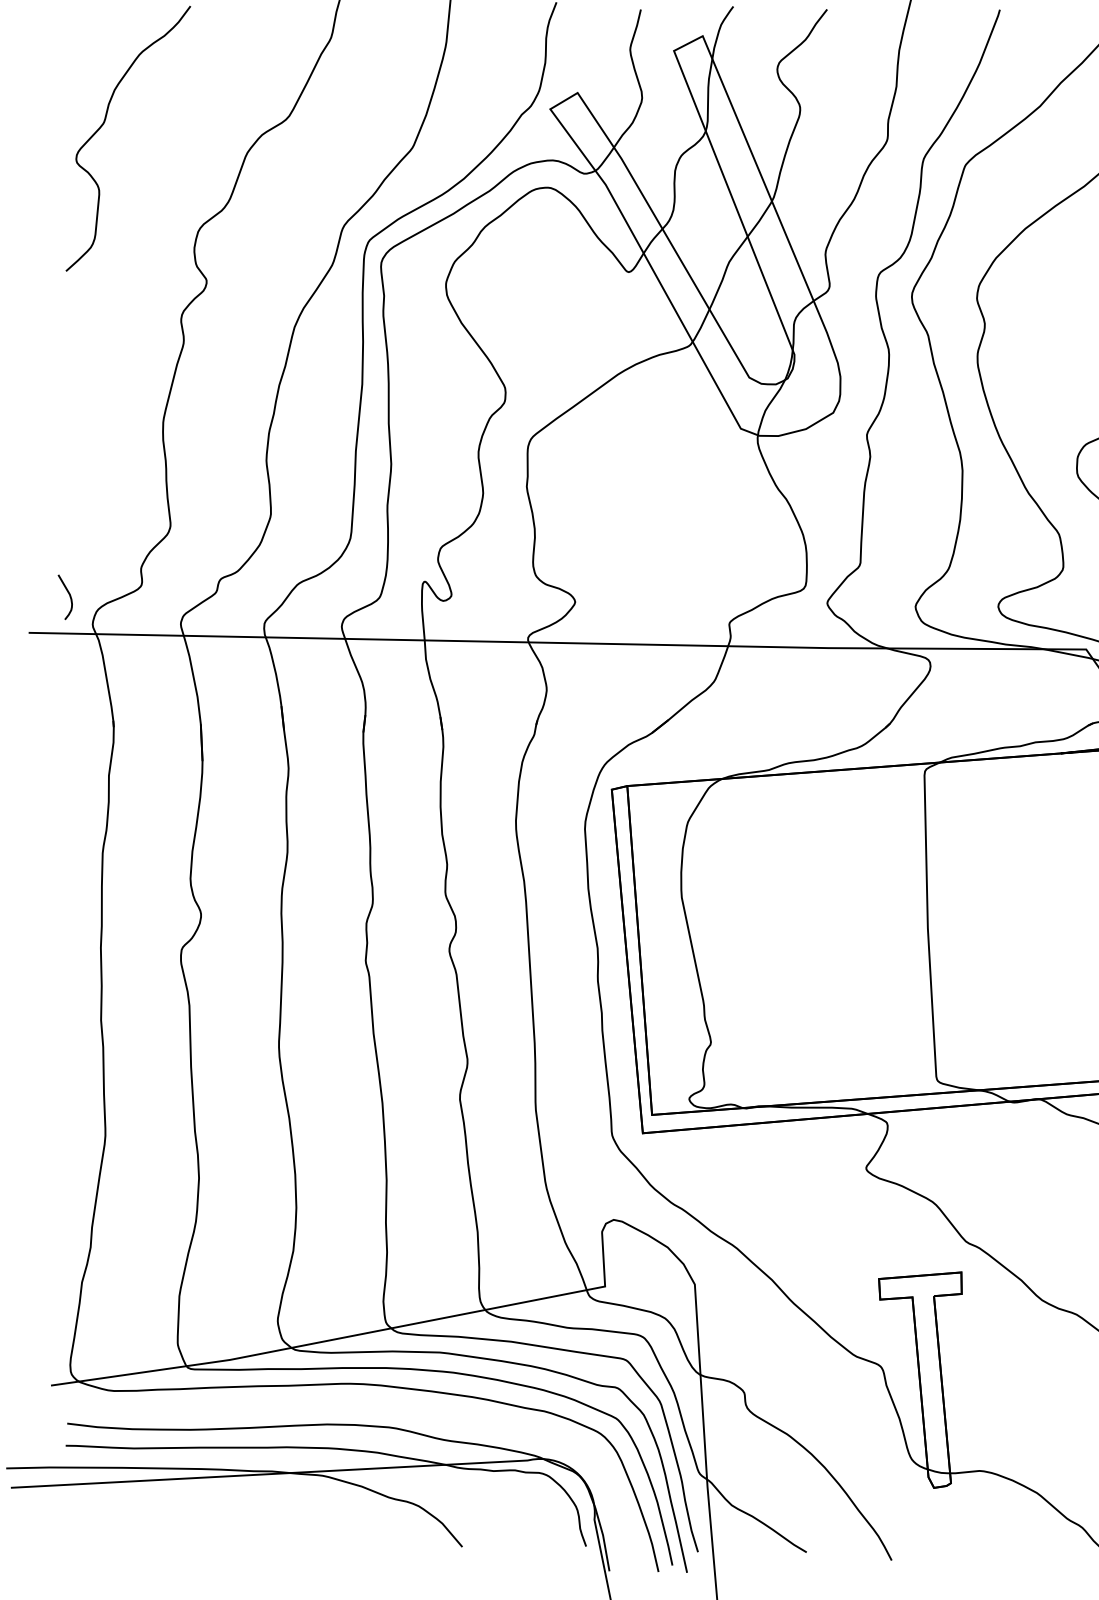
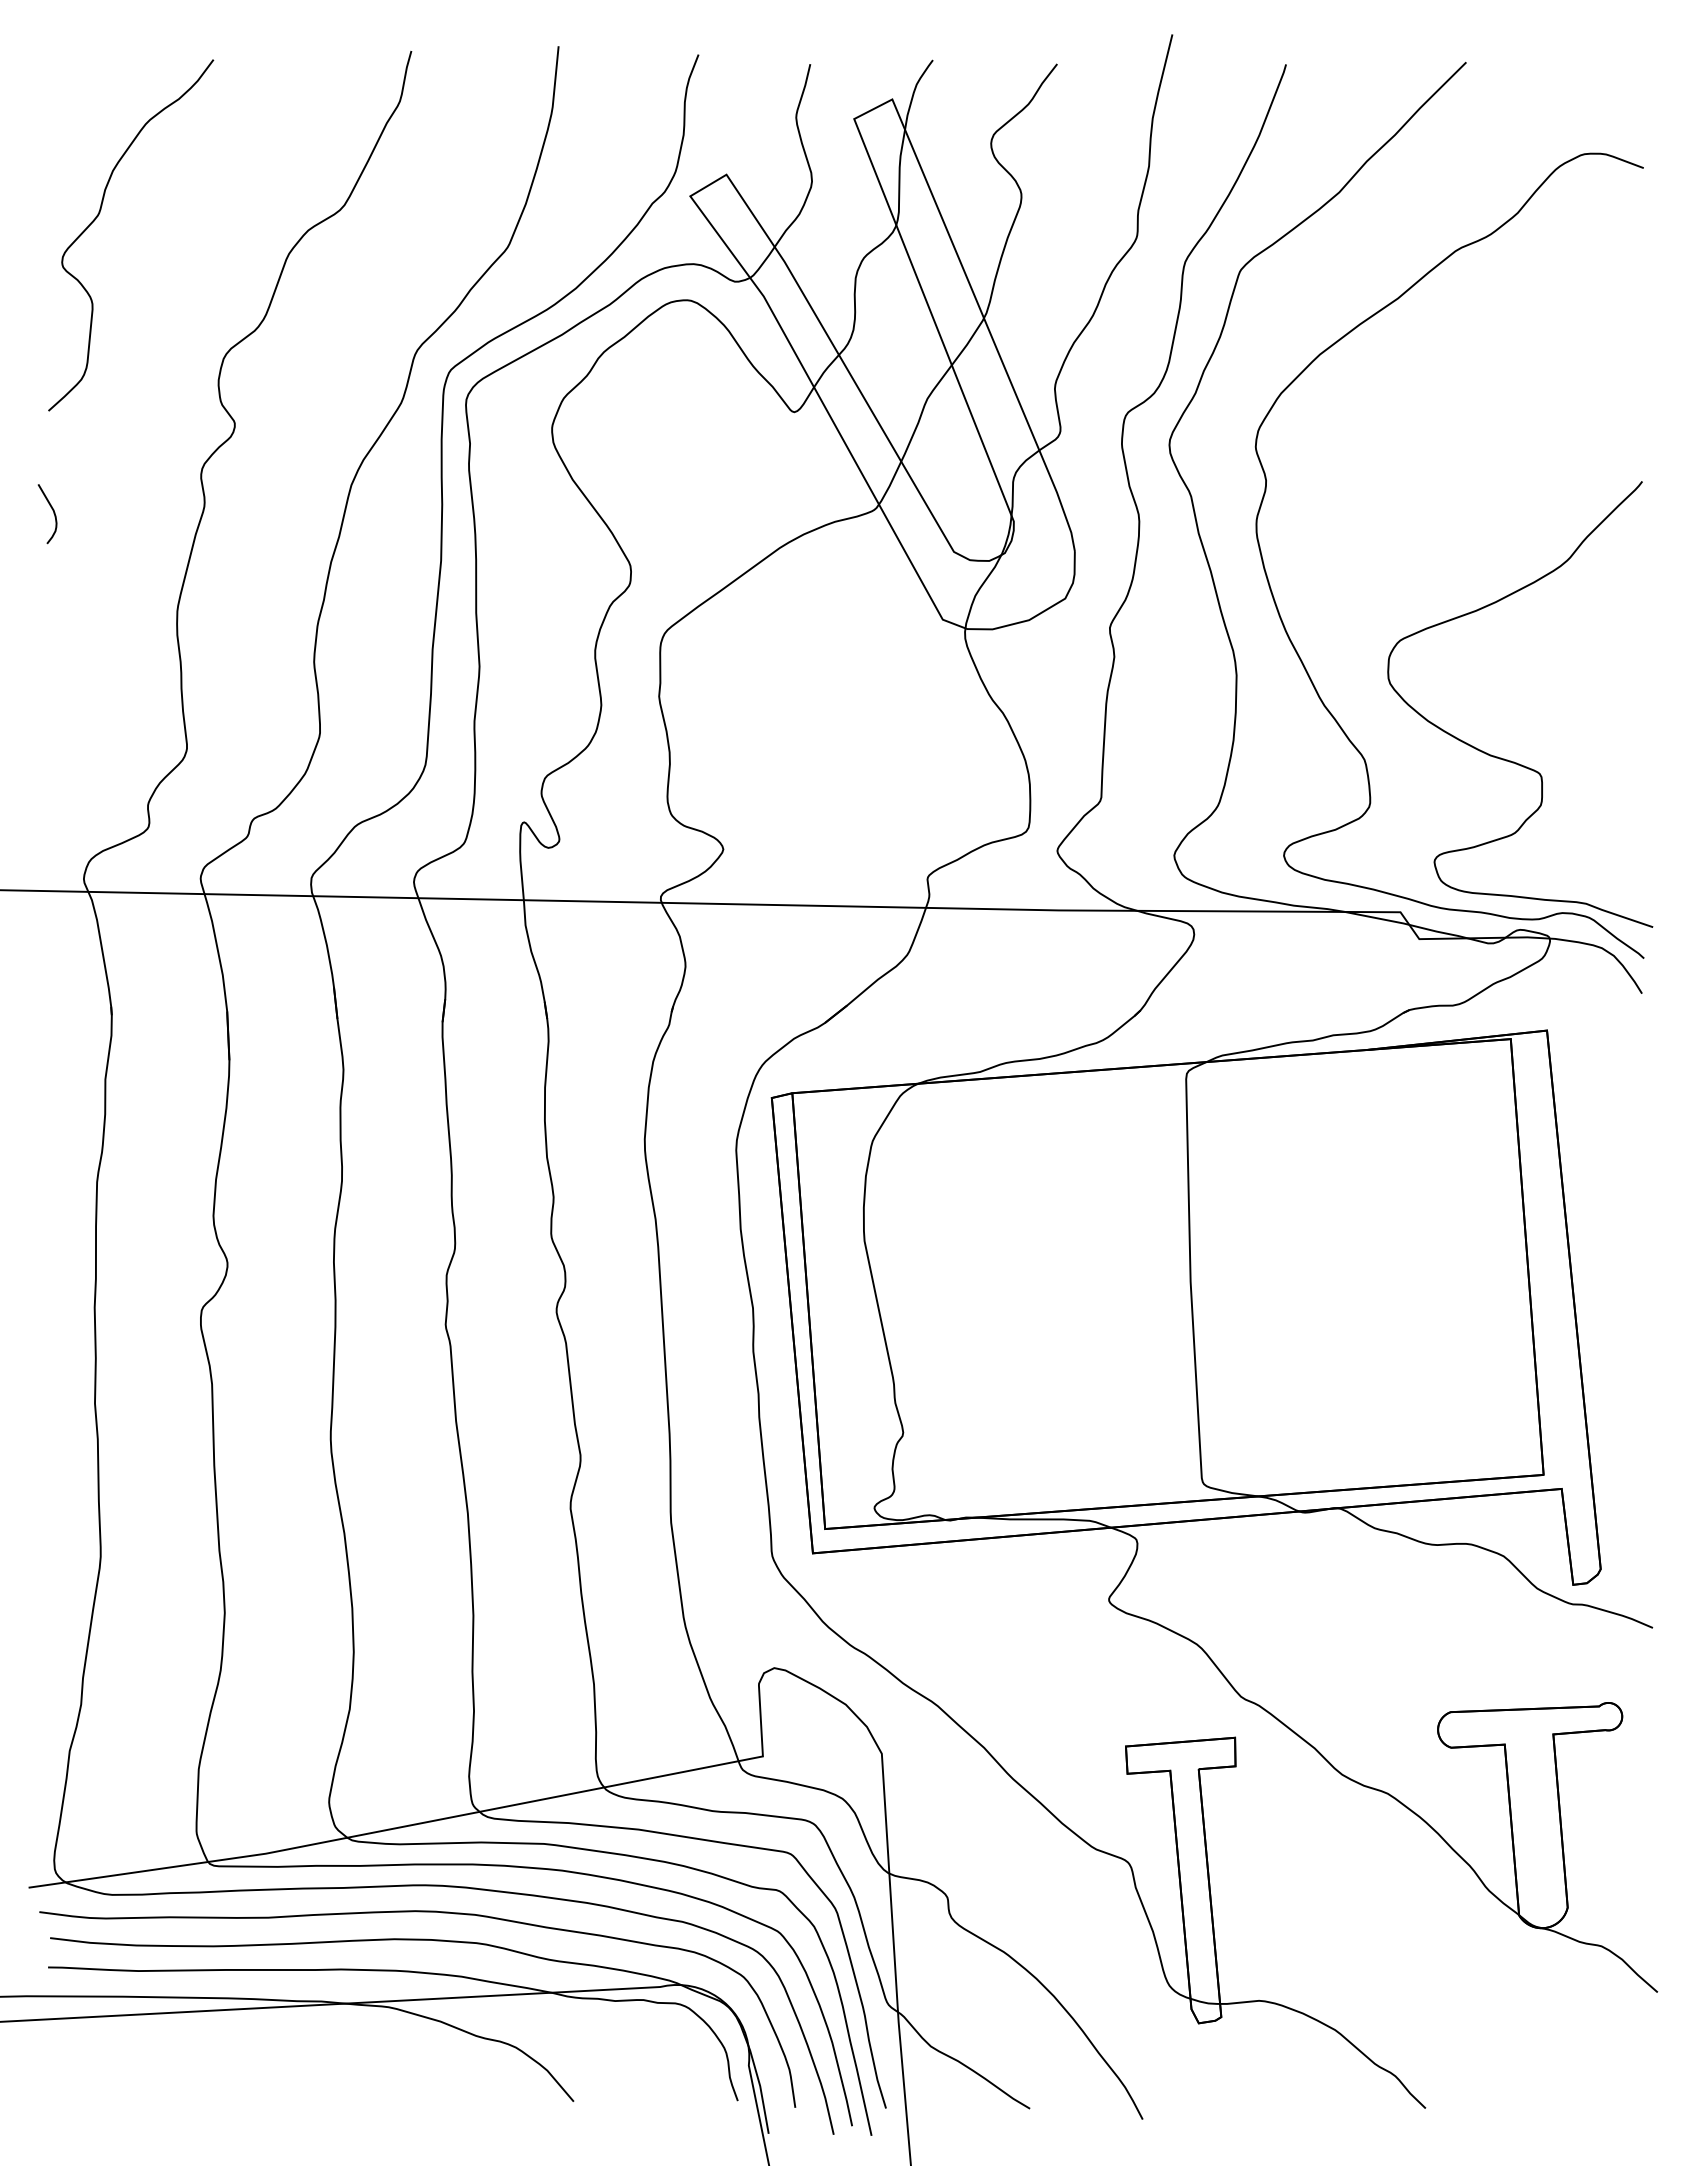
curve: (69, 596) -> (53, 513), moved
curve: (344, 1404) -> (417, 1912), added

